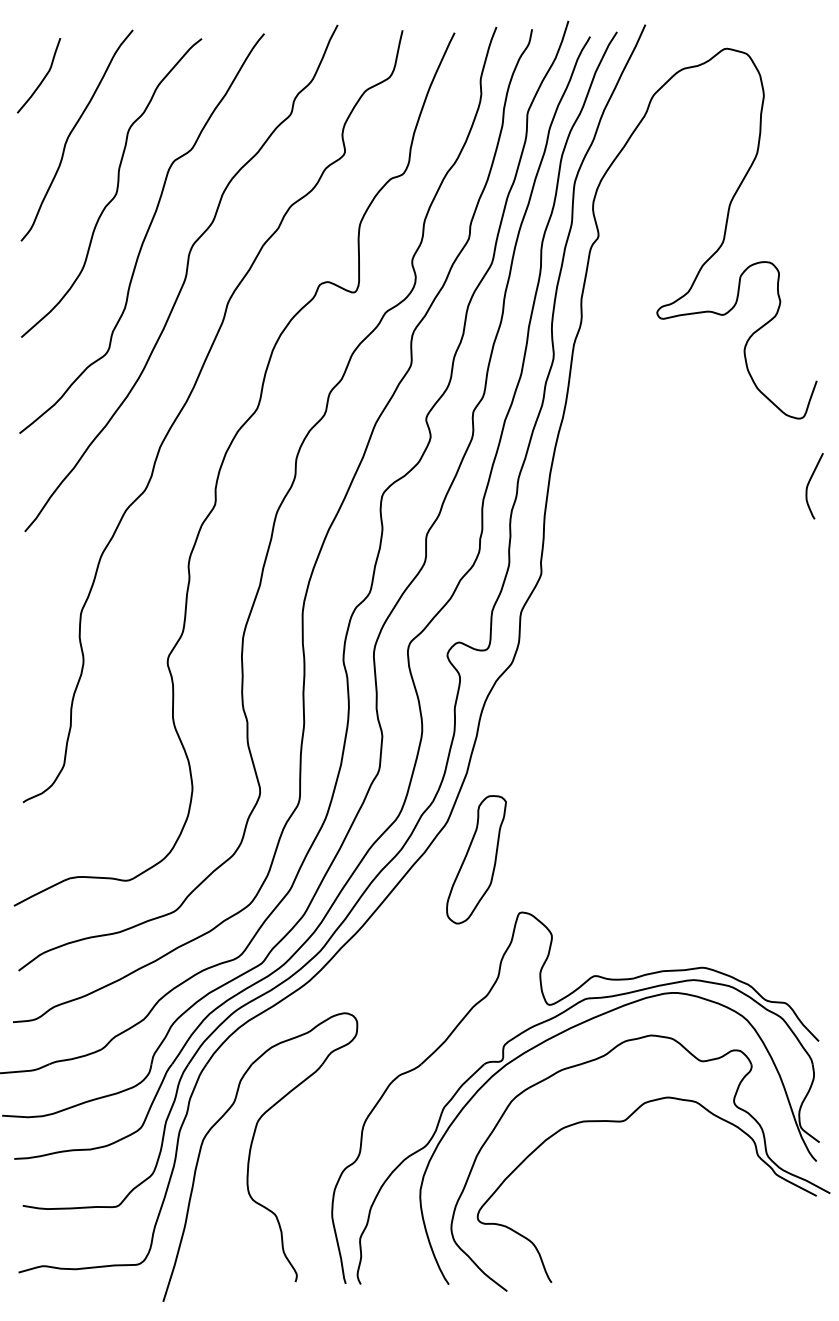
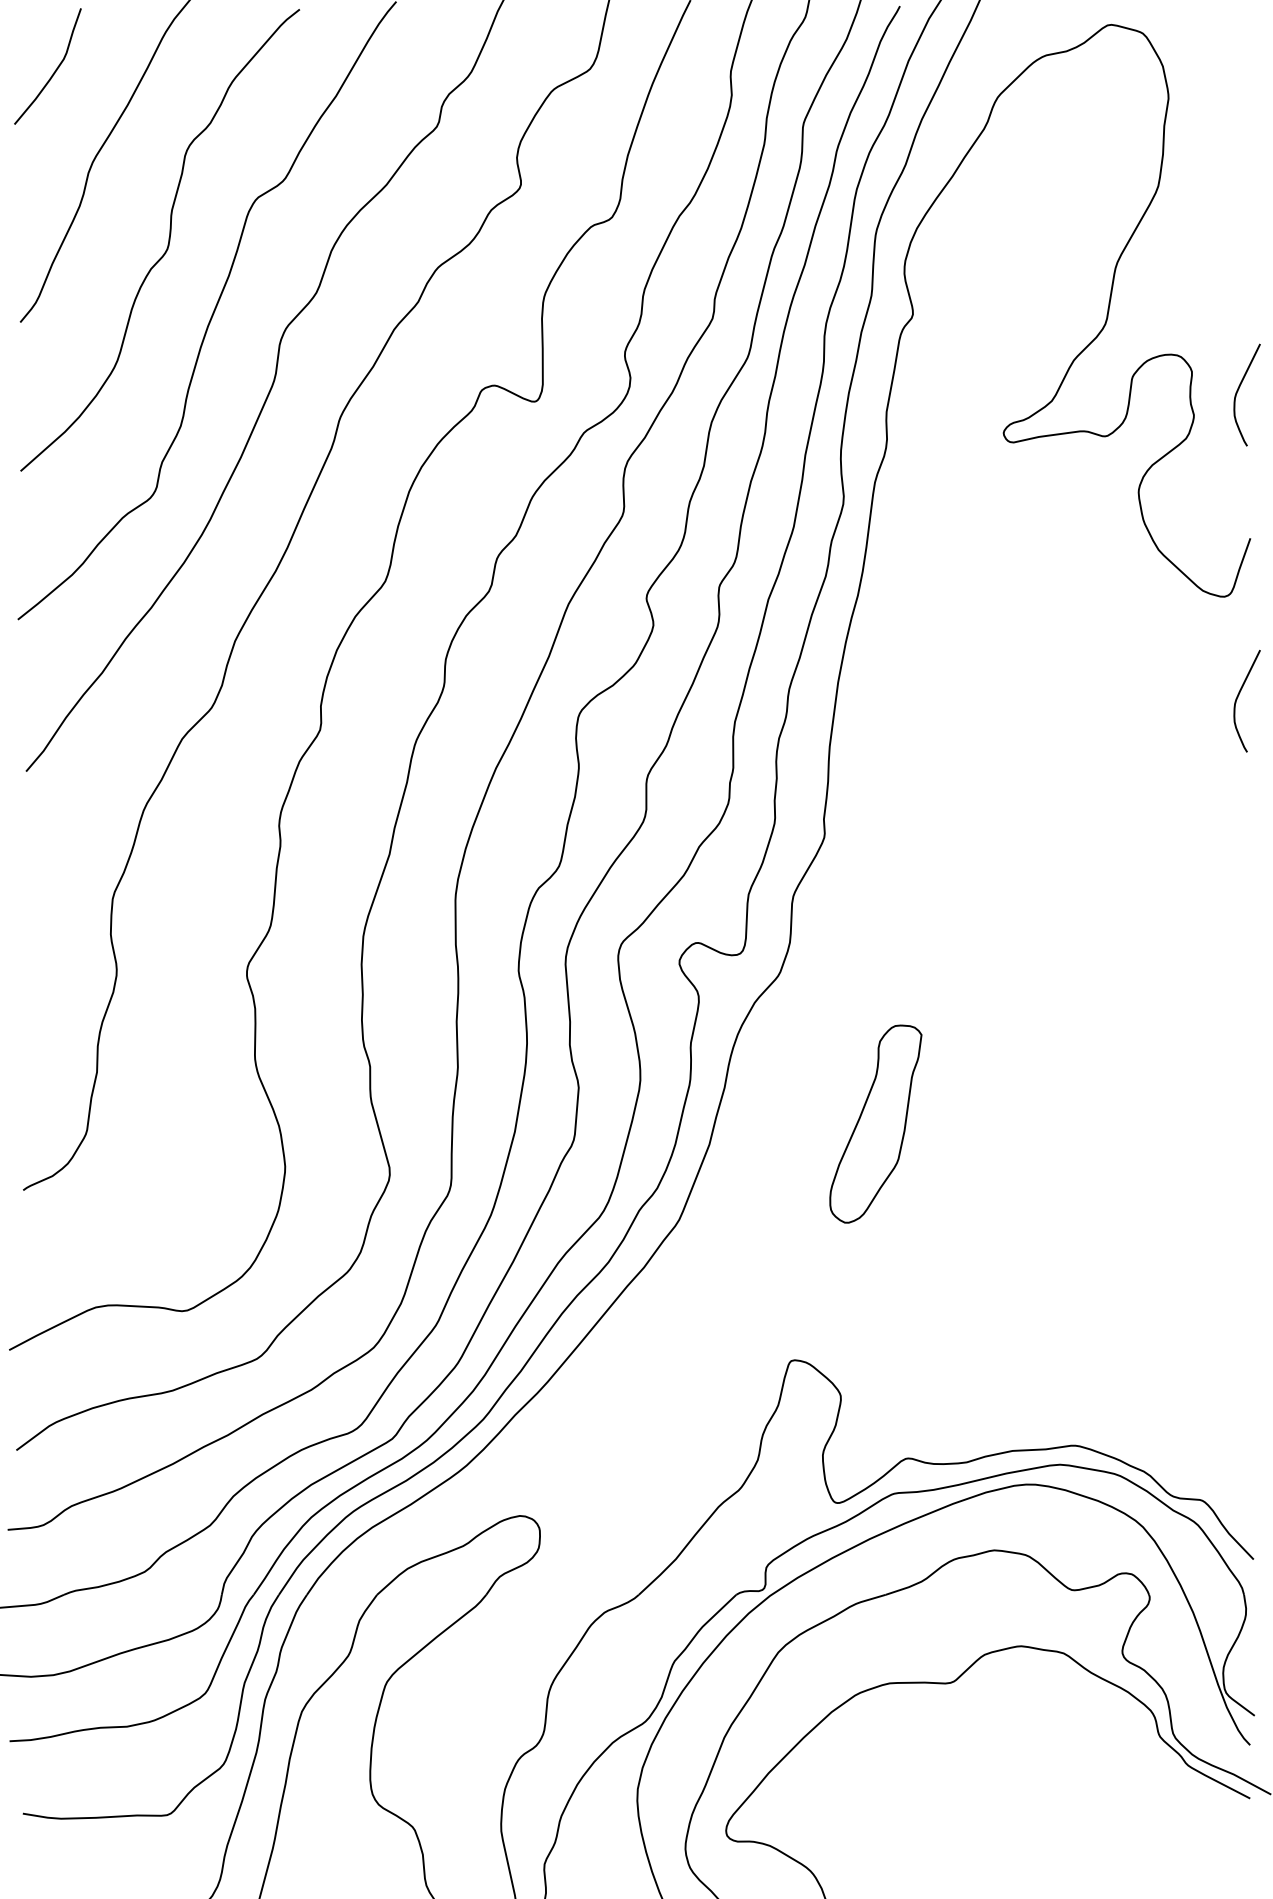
curve: (809, 285) -> (1239, 390), added
part: (476, 859) -> (875, 1123), moved

